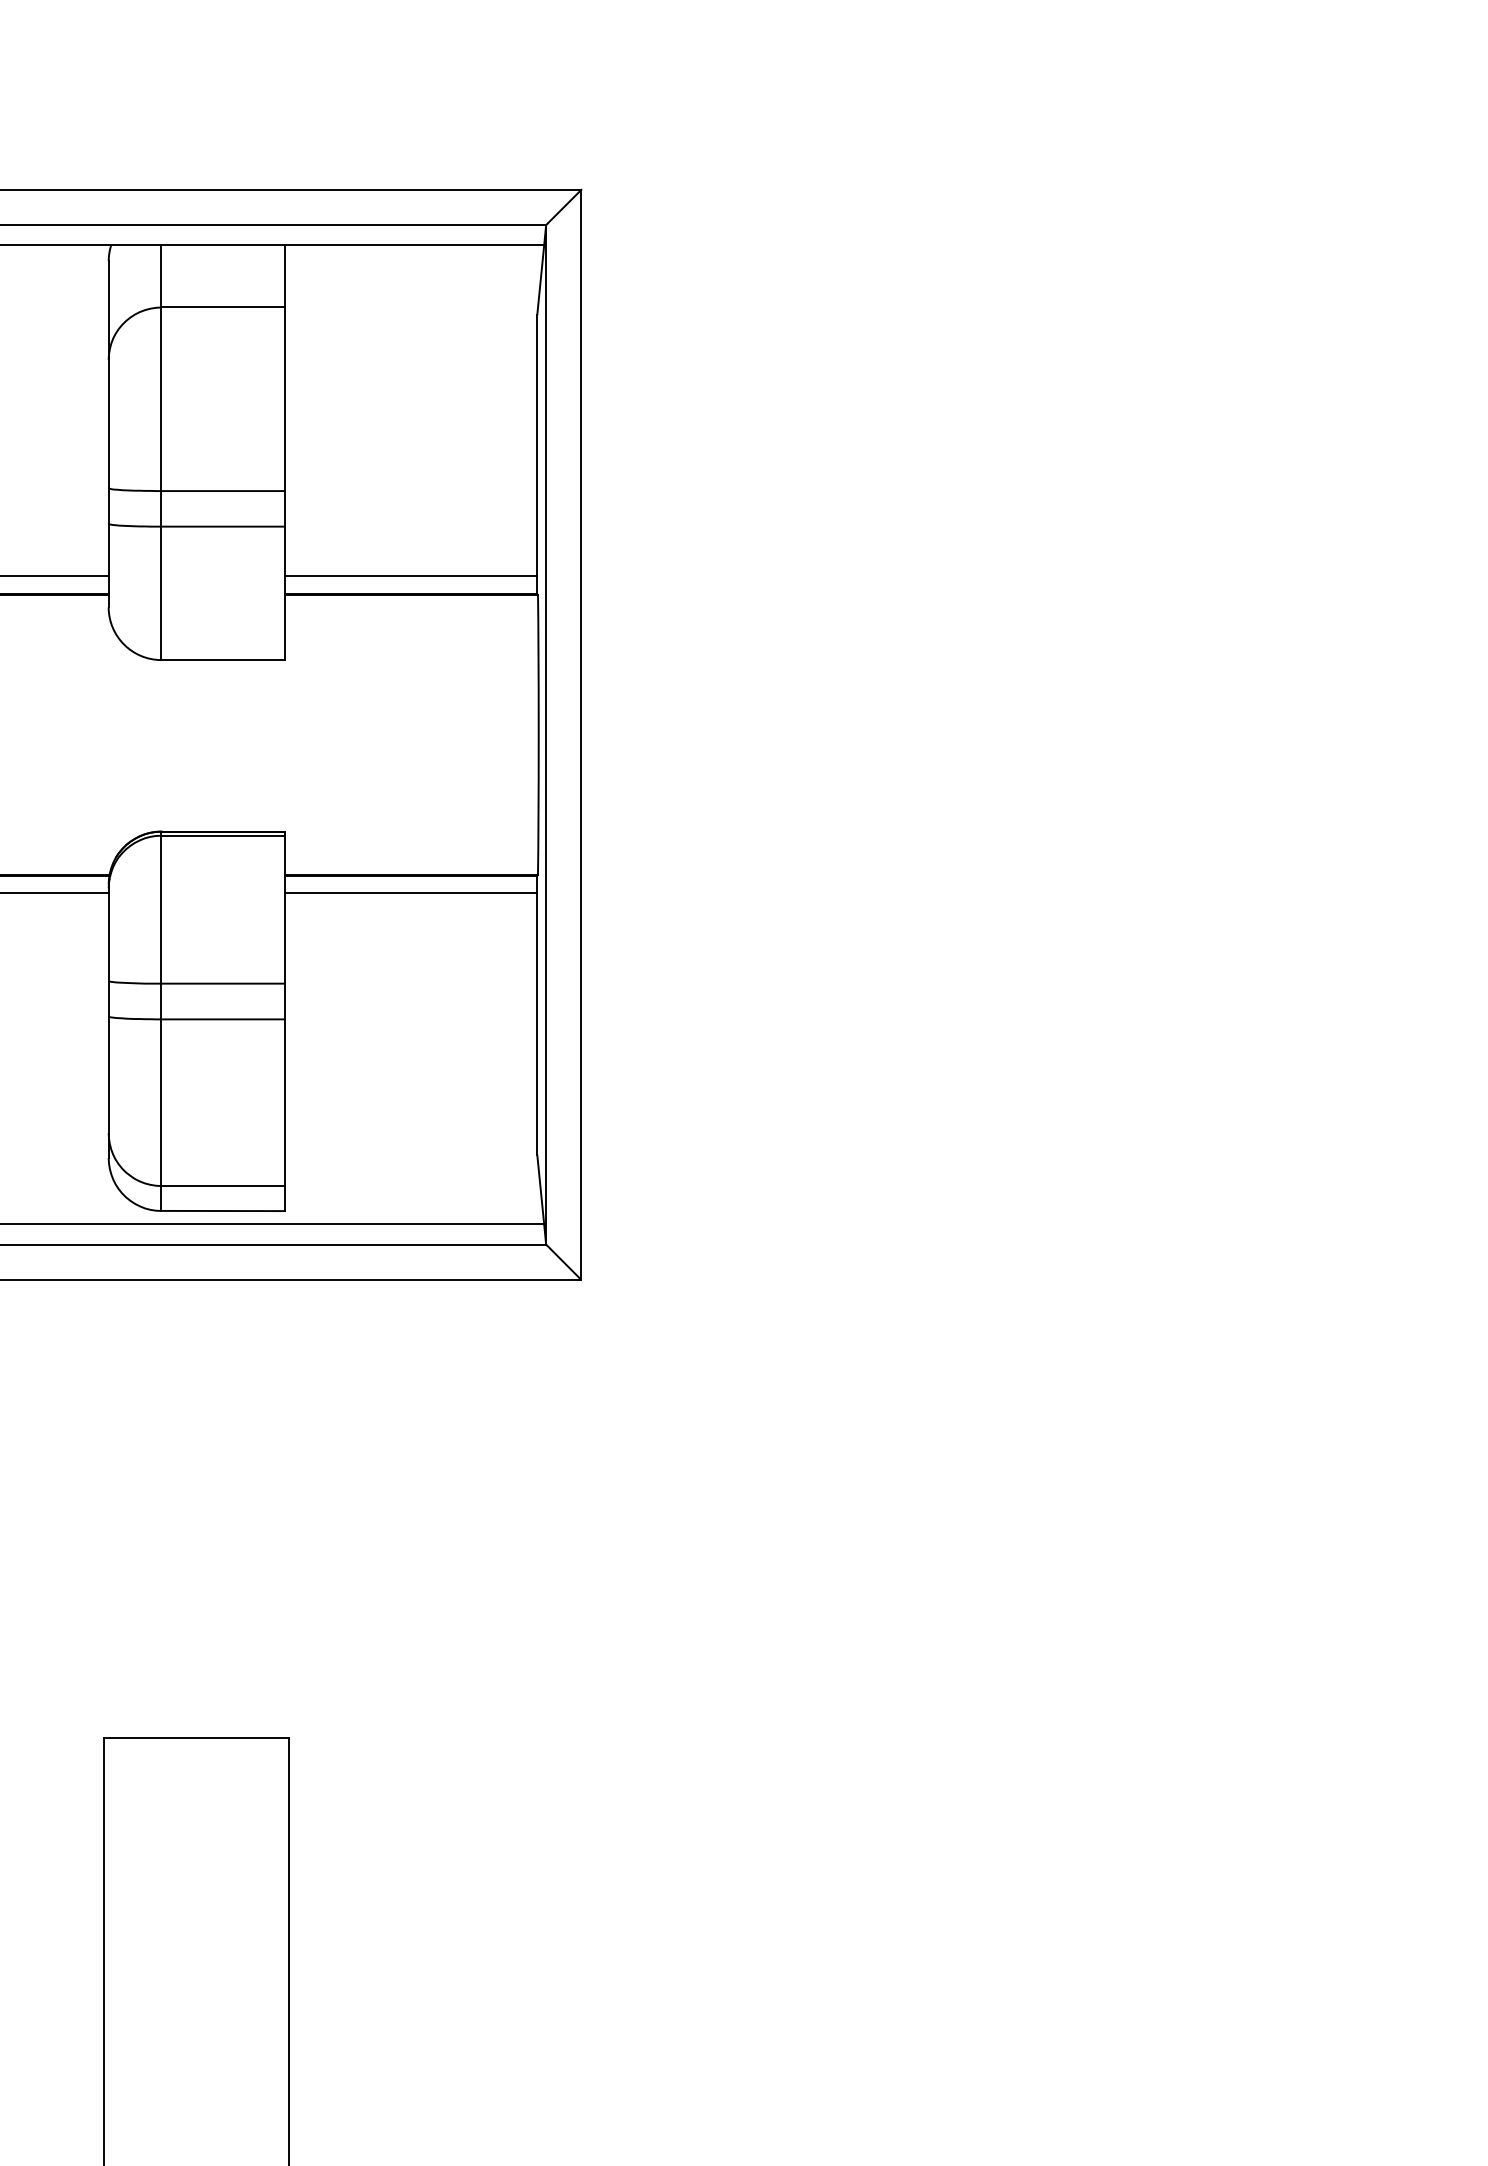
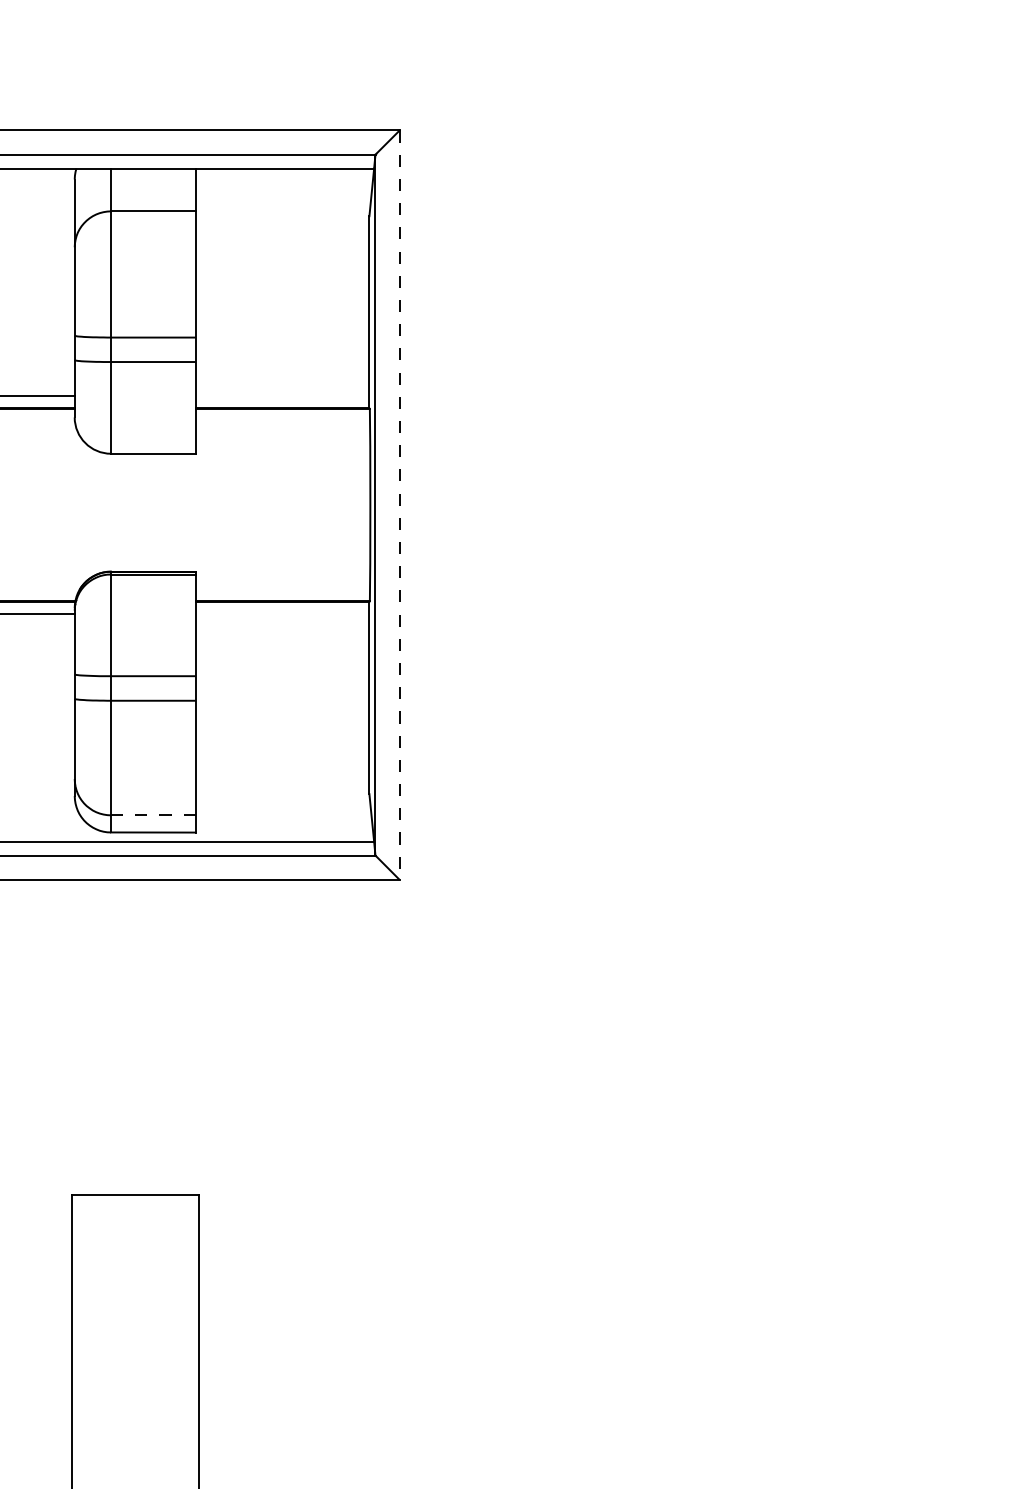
line: (410, 576) -> (282, 396), removed
line: (581, 735) -> (399, 505), solid -> dashed
line: (410, 893) -> (282, 614), removed
line: (223, 1186) -> (153, 815), solid -> dashed

